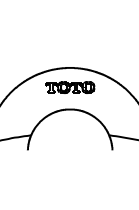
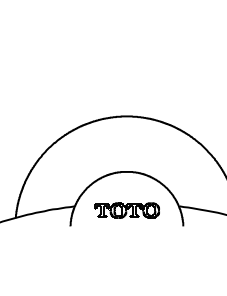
part: (69, 87) -> (126, 210), moved

